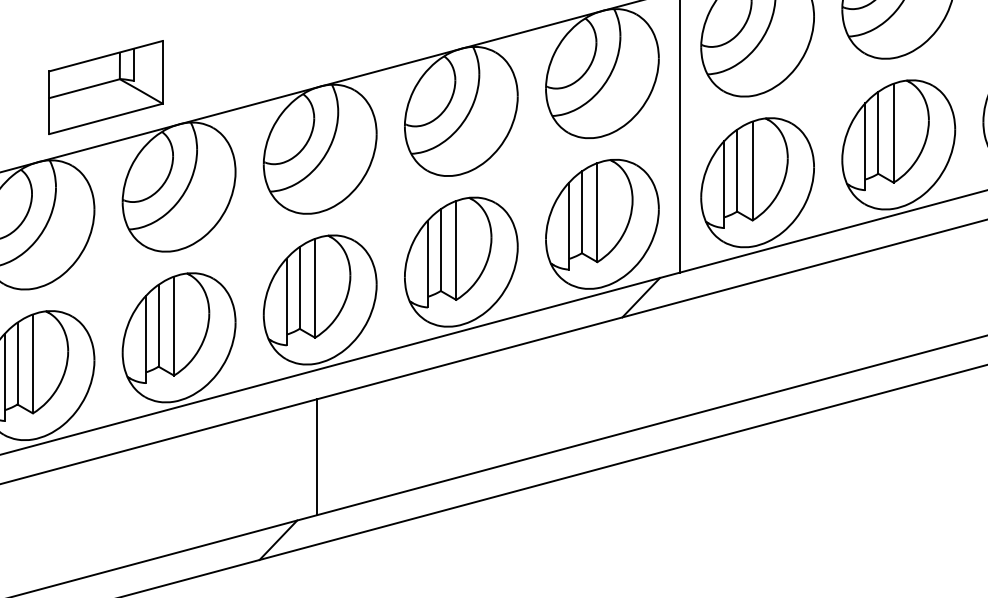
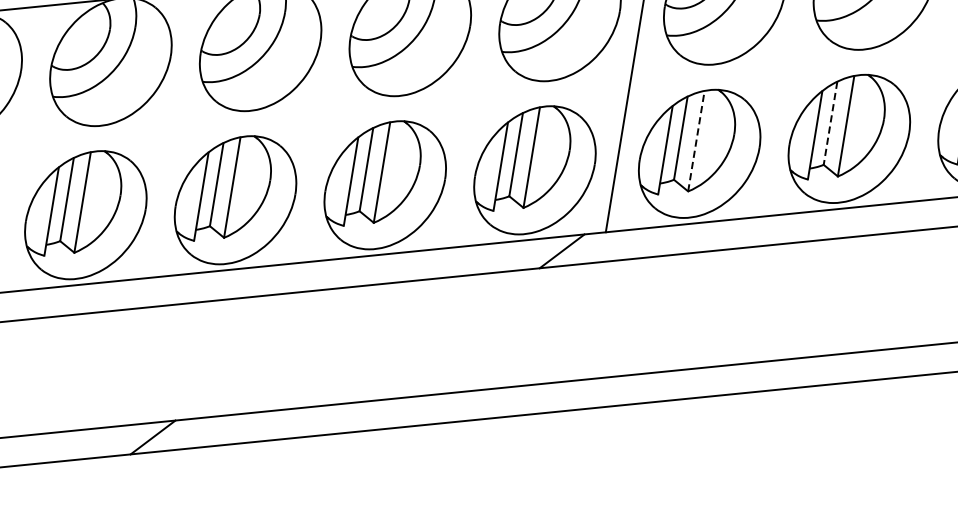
line: (878, 132) -> (830, 122), solid -> dashed
line: (752, 170) -> (696, 140), solid -> dashed
line: (317, 457) -> (206, 359), removed

